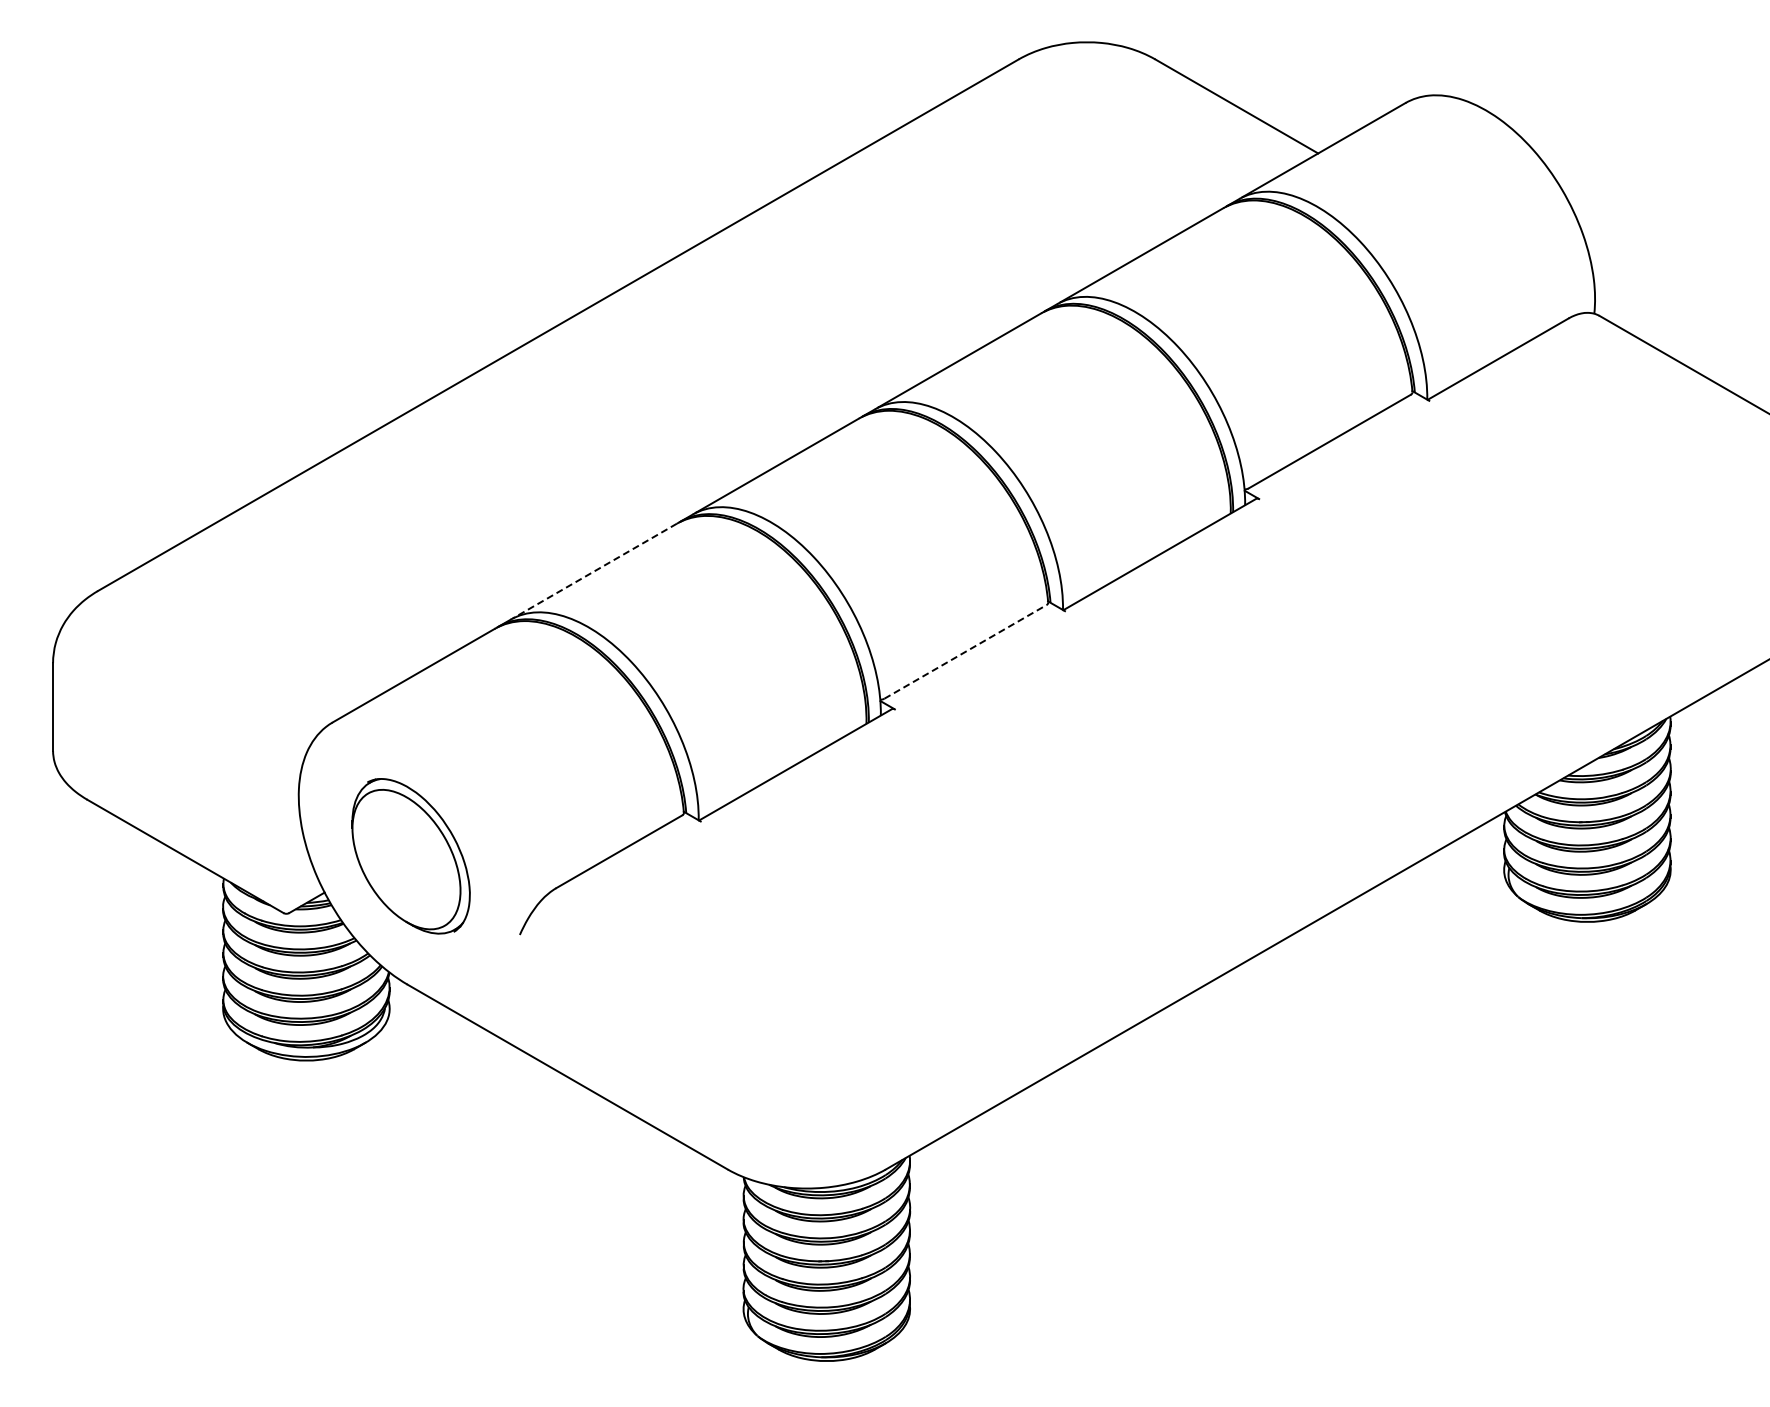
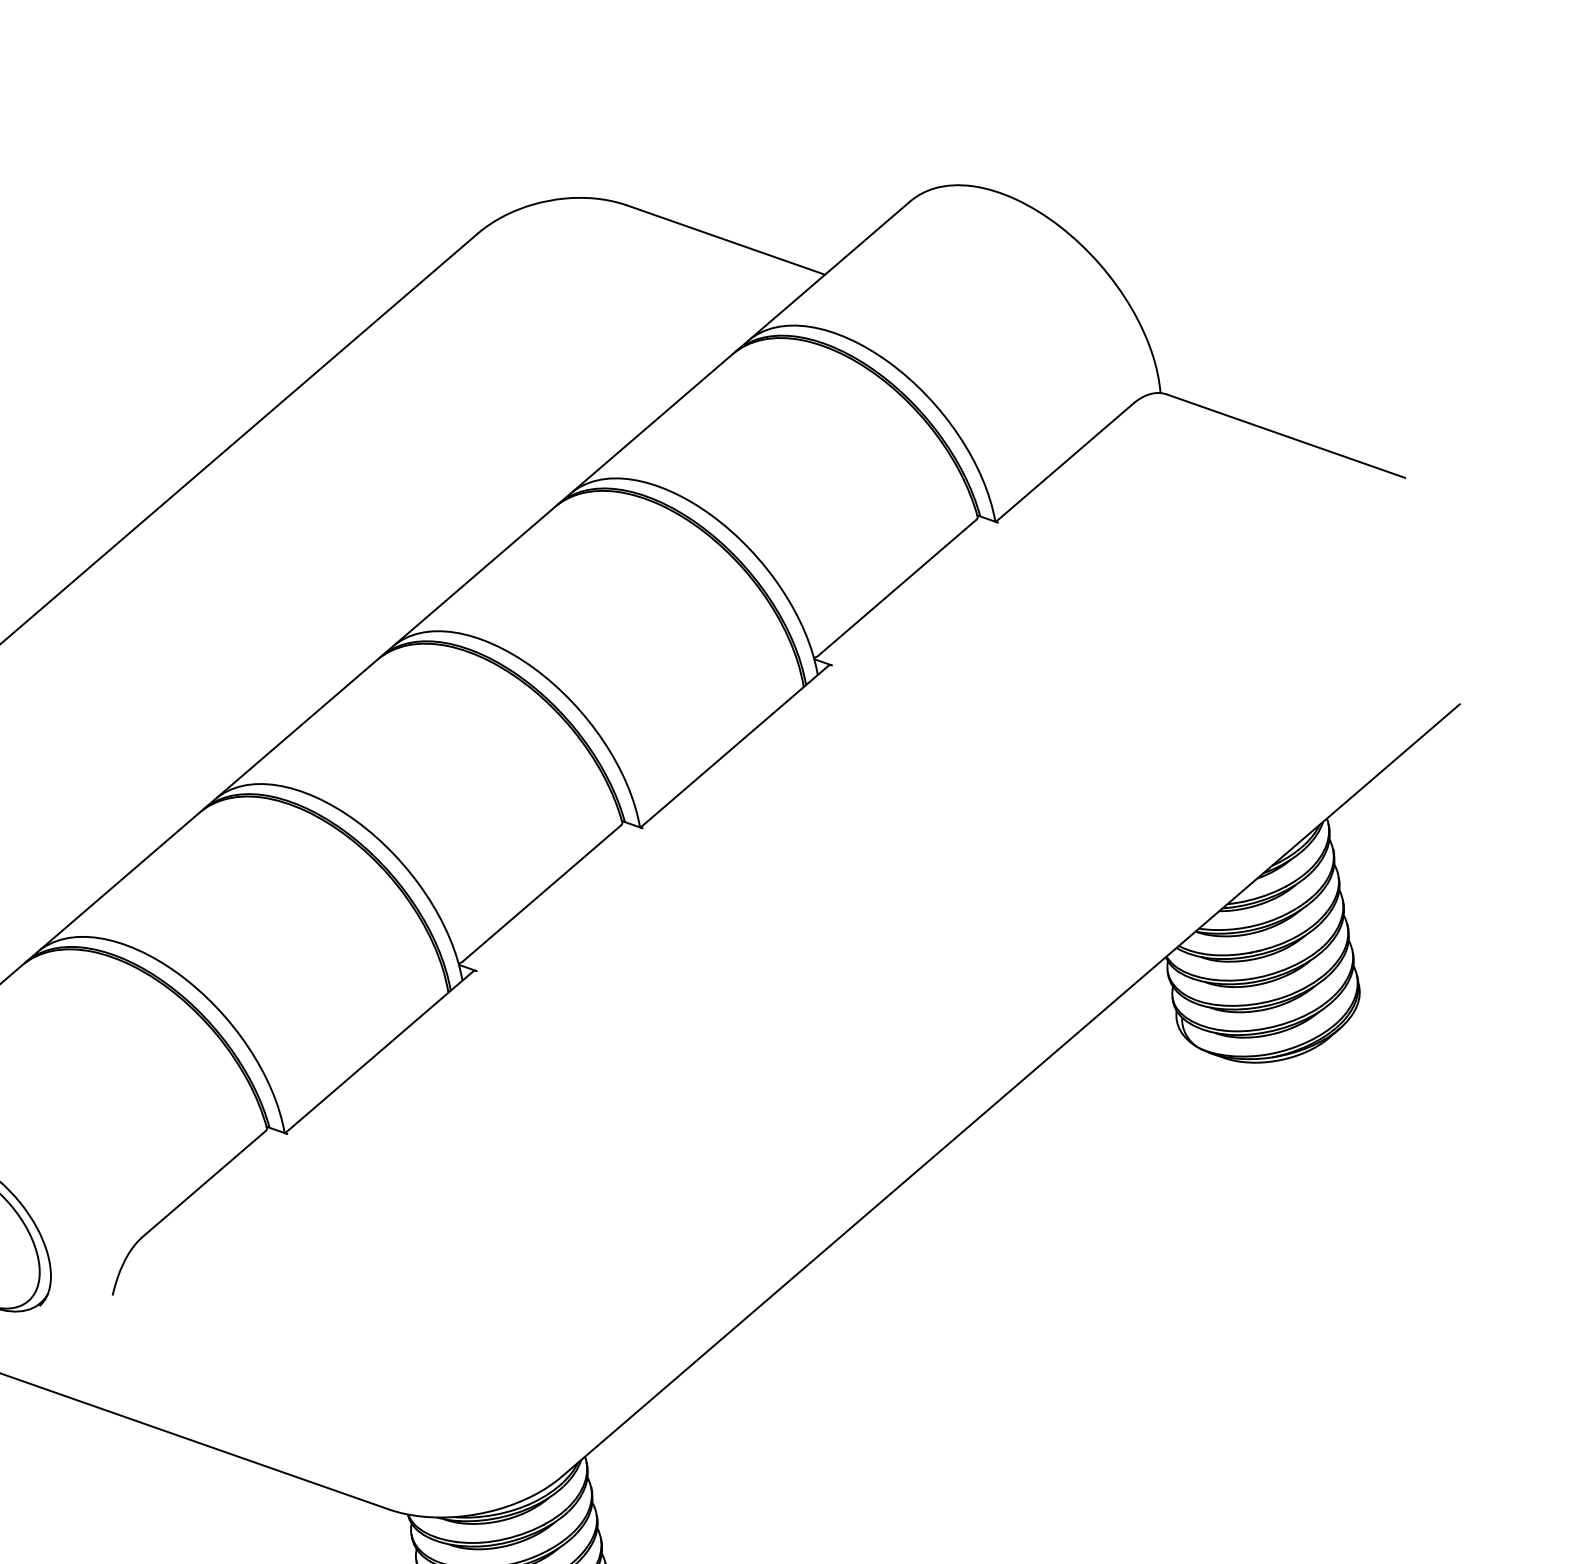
line: (595, 570) -> (120, 880), dashed -> solid
line: (965, 651) -> (541, 893), dashed -> solid

